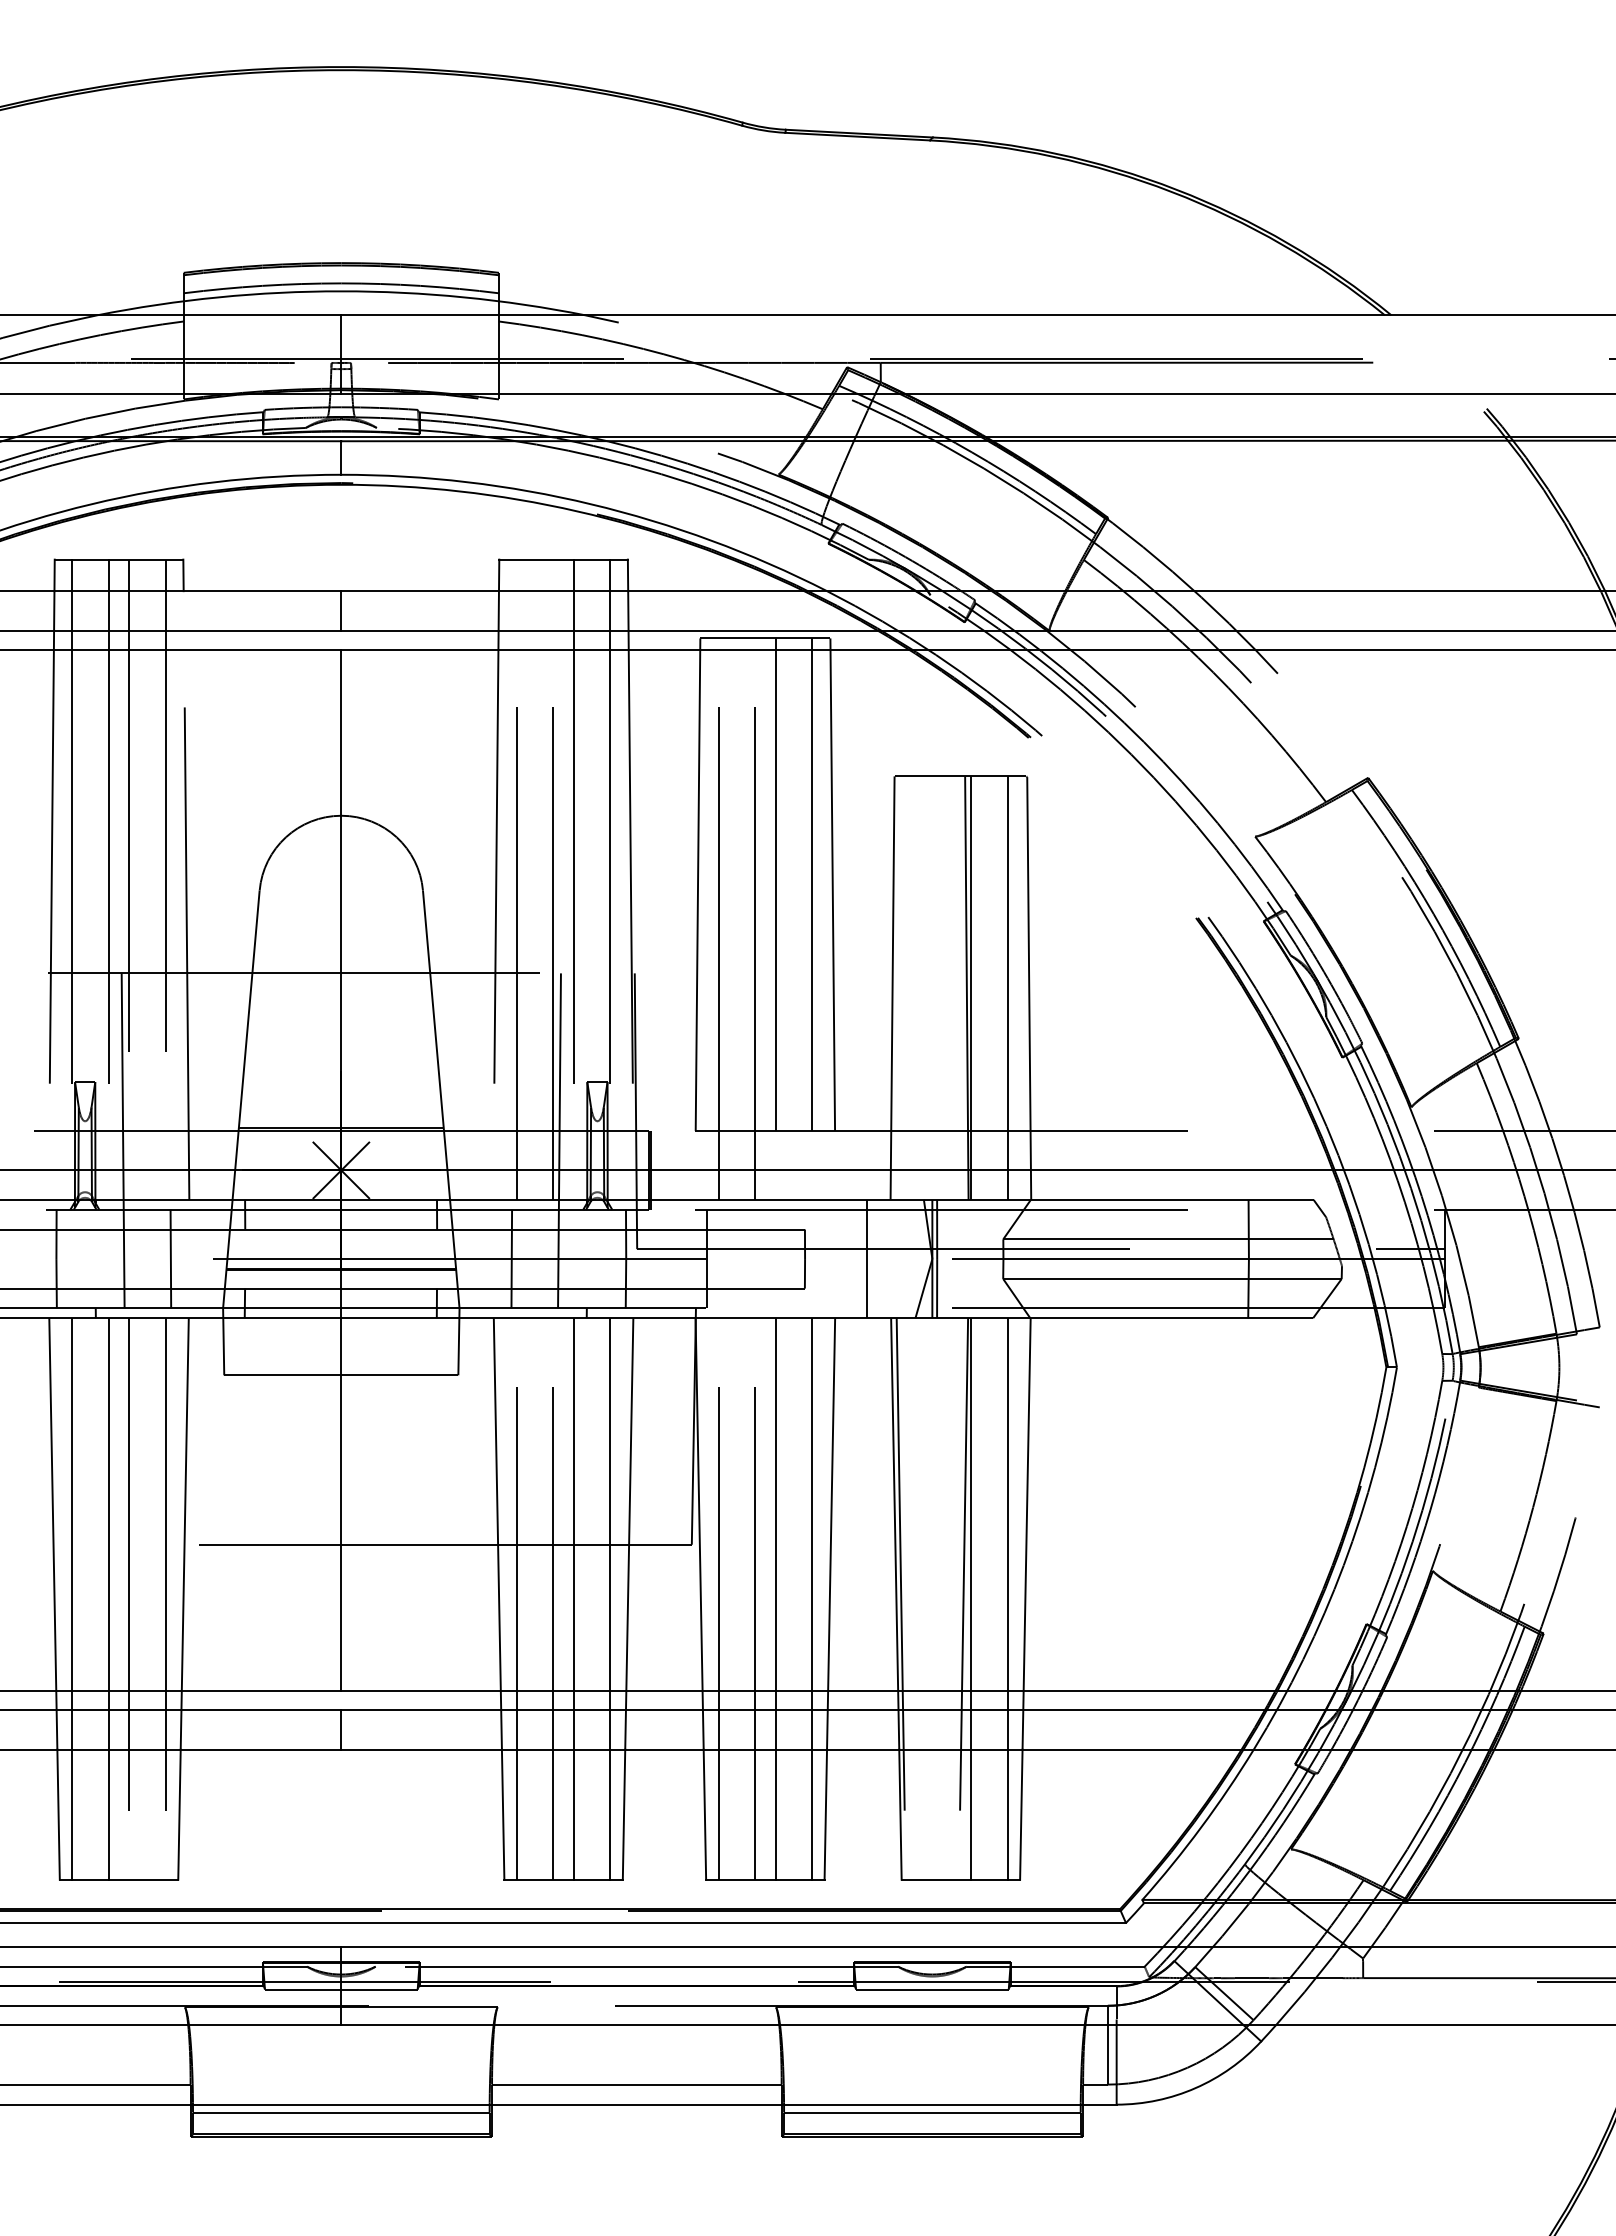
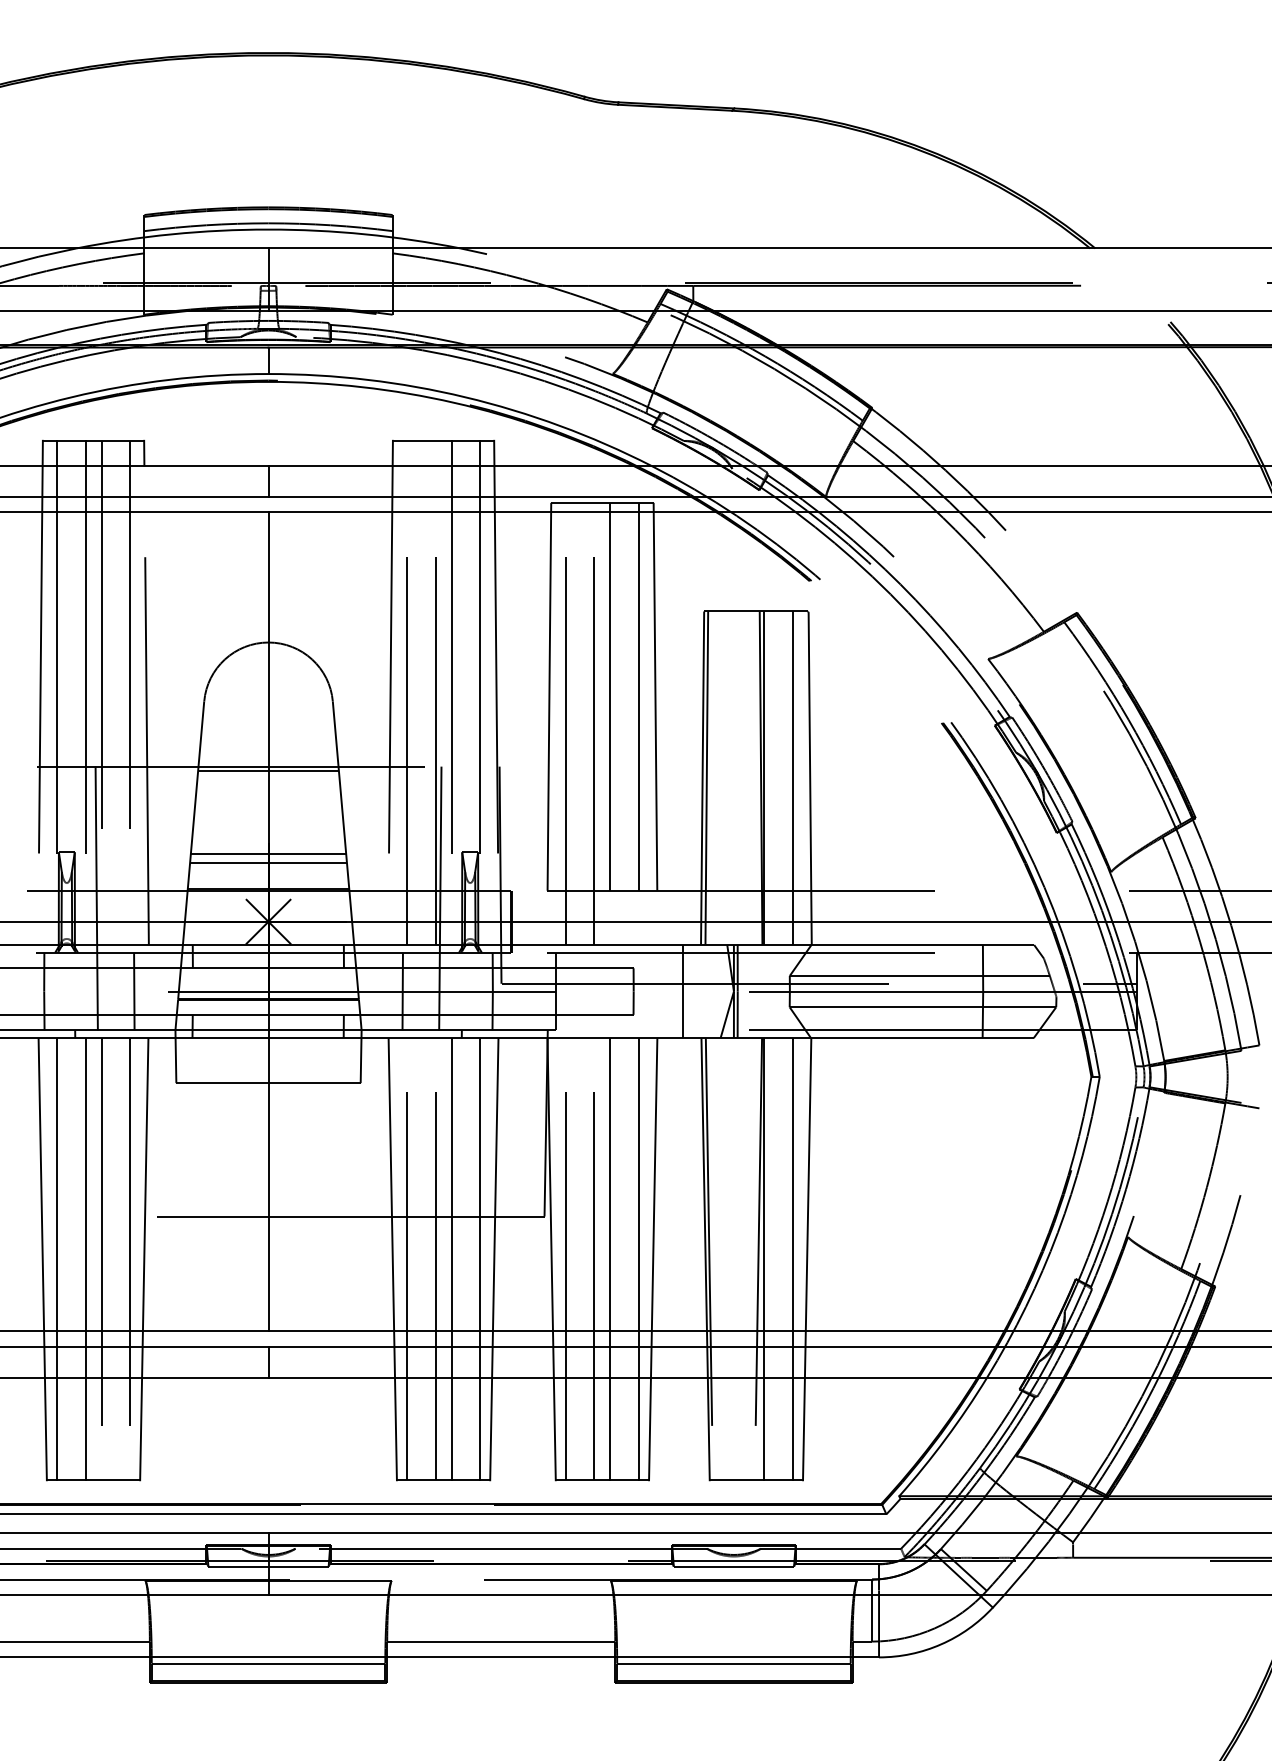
line: (340, 979) -> (267, 771), added
line: (897, 987) -> (706, 777), added
line: (340, 1083) -> (267, 853), added
line: (340, 1095) -> (267, 862), added

